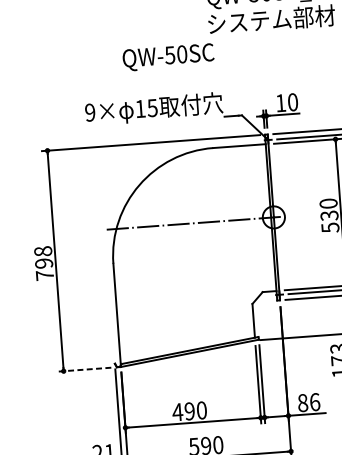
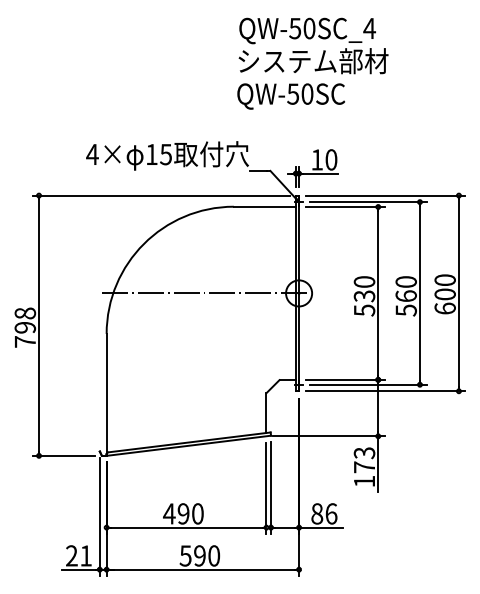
text: (167, 57) -> (290, 96), moved
text: (90, 112) -> (92, 154), 9× -> 4×
line: (84, 369) -> (63, 455), dashed -> solid

